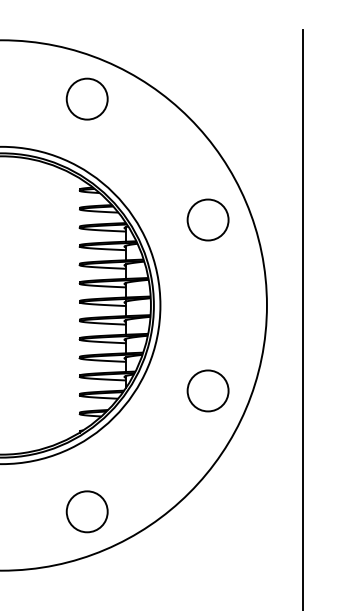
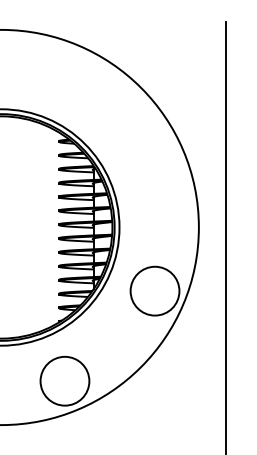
circle: (86, 98) -> (64, 73), removed
circle: (207, 219) -> (154, 163), removed
circle: (207, 390) -> (154, 290), size x1.6
circle: (86, 510) -> (64, 380), size x1.6

